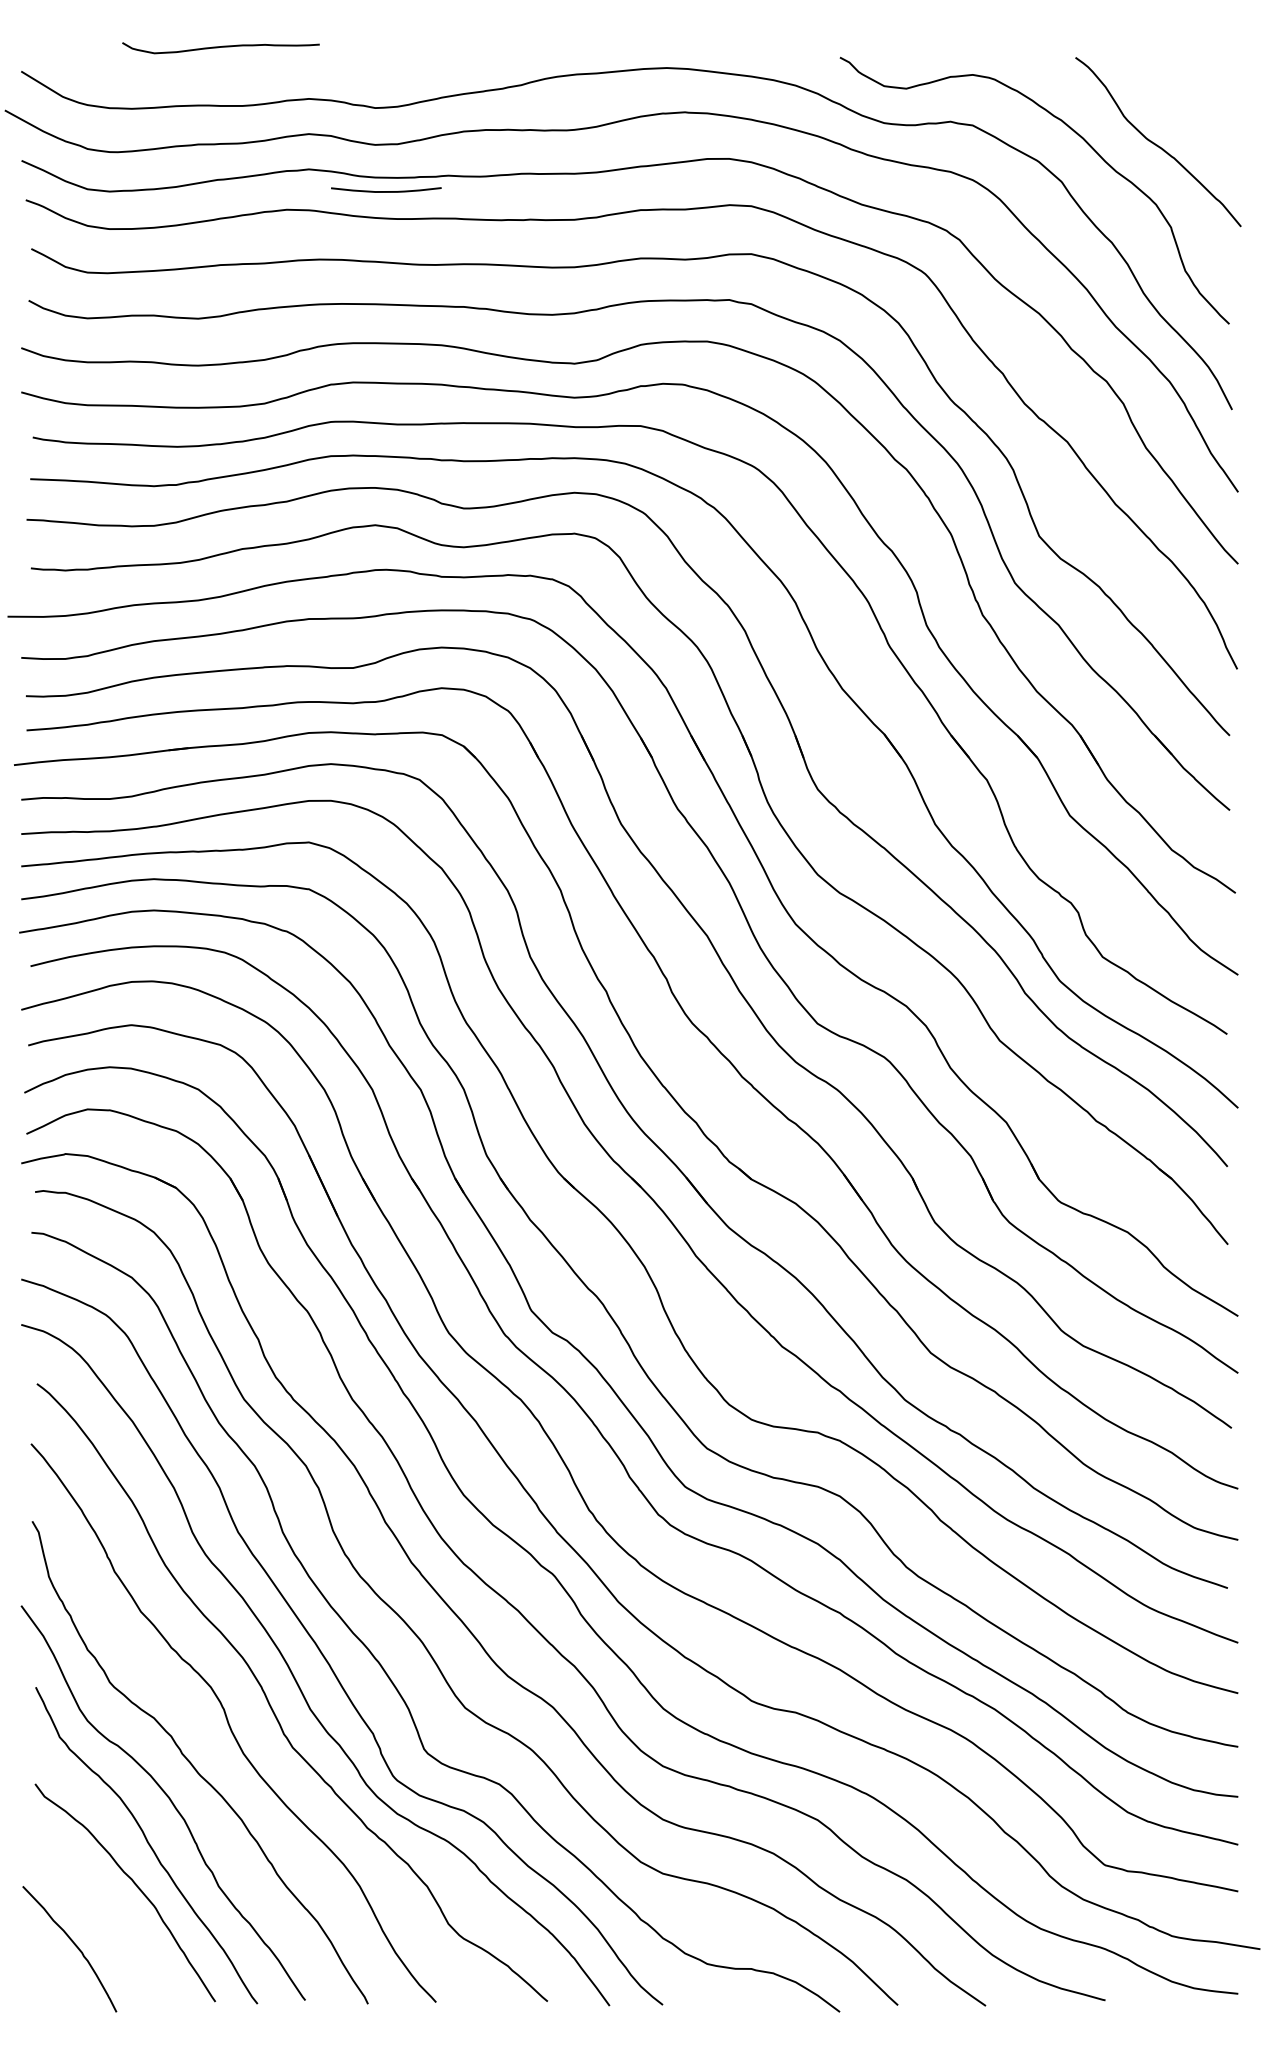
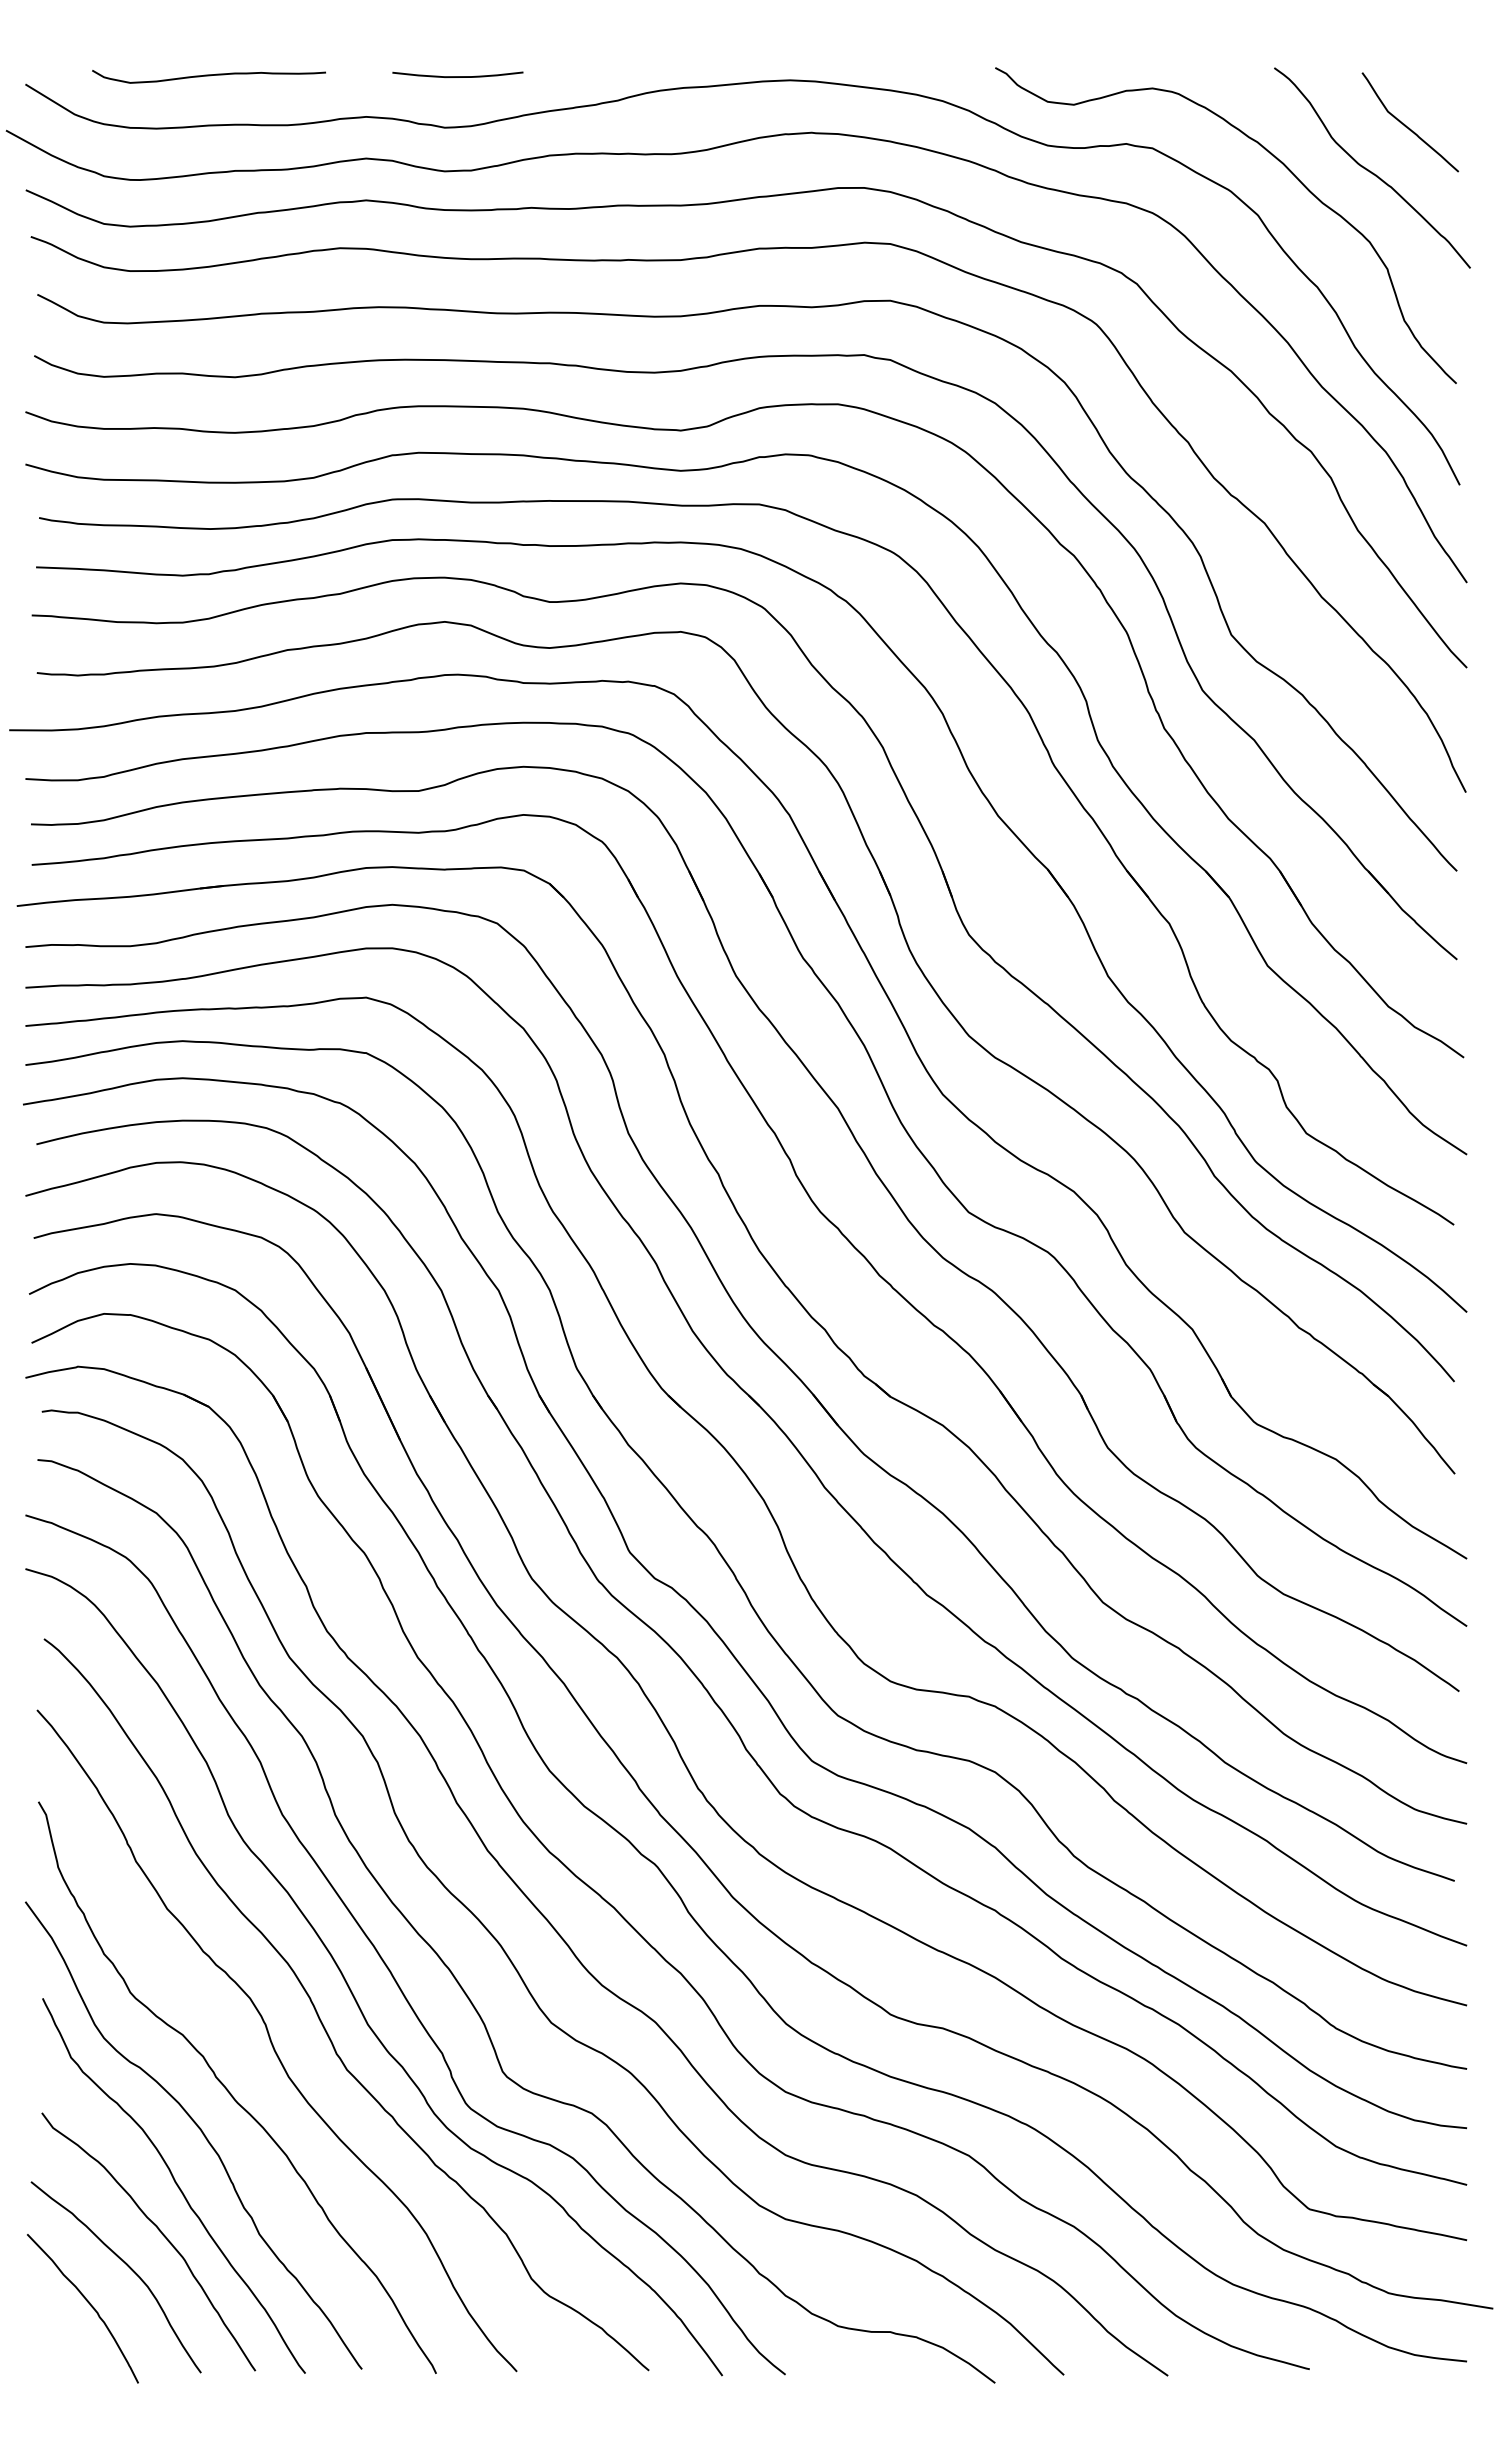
curve: (220, 47) -> (208, 76), moved
curve: (1187, 106) -> (1406, 125), added
curve: (385, 191) -> (457, 76), moved
curve: (106, 1912) -> (126, 2265), added

